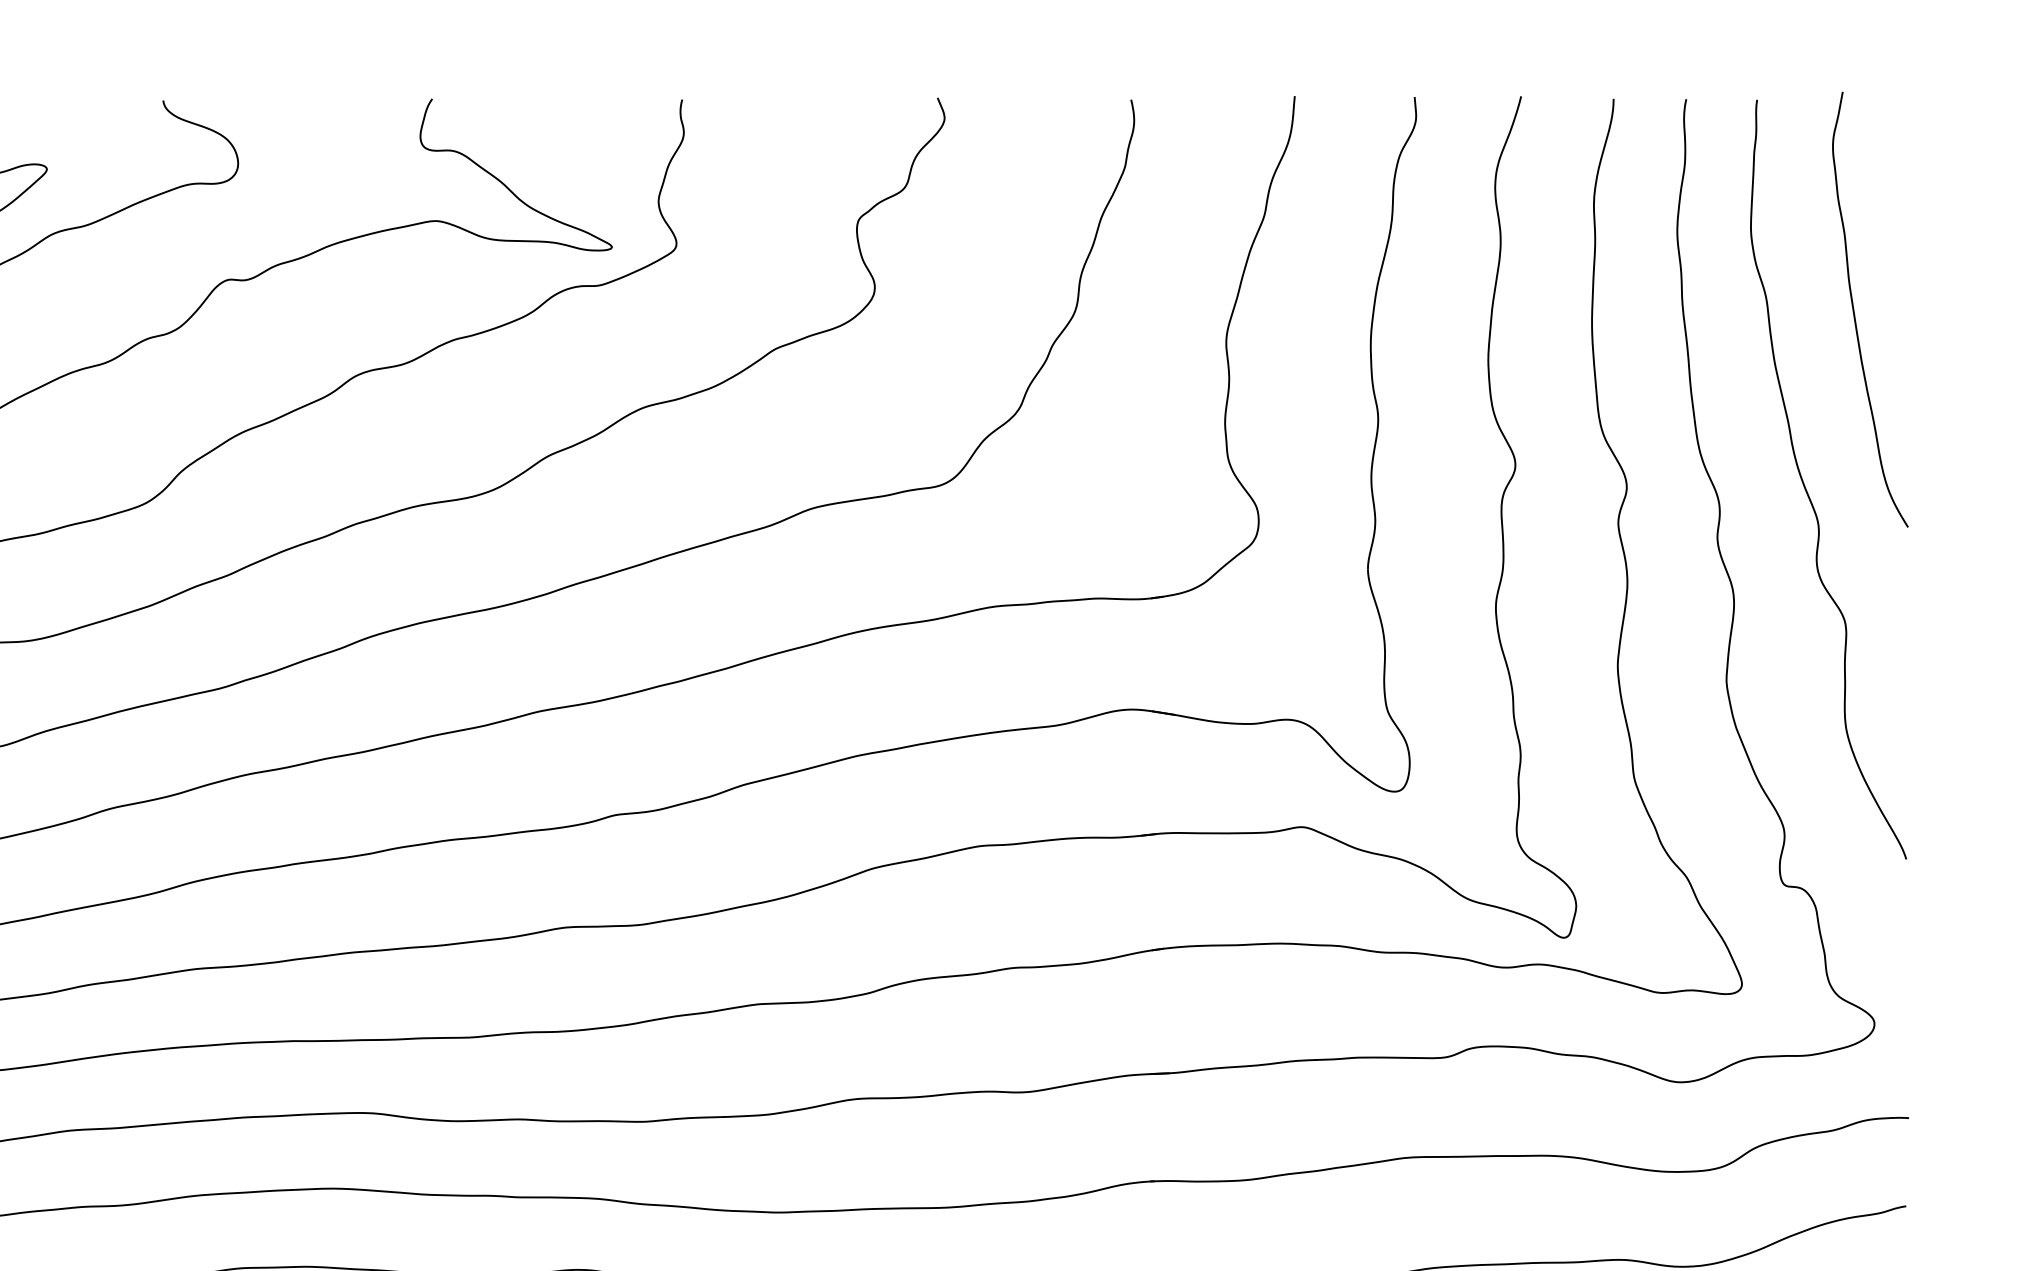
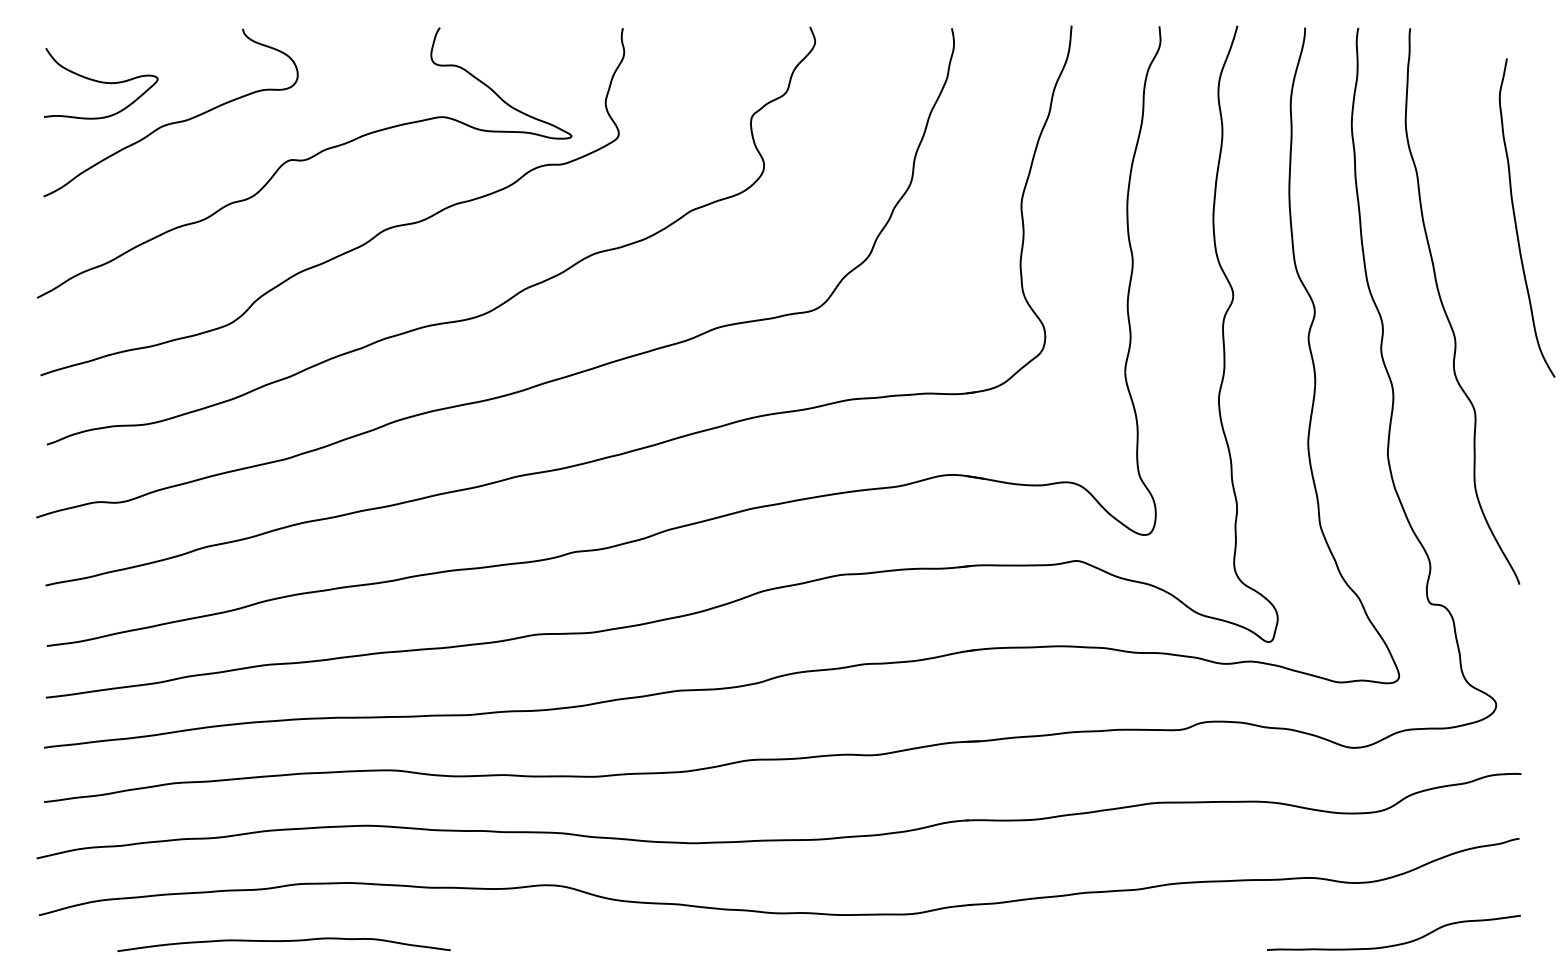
curve: (1855, 314) -> (1516, 221), moved

